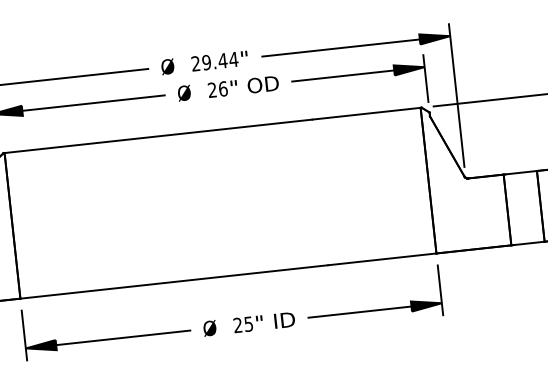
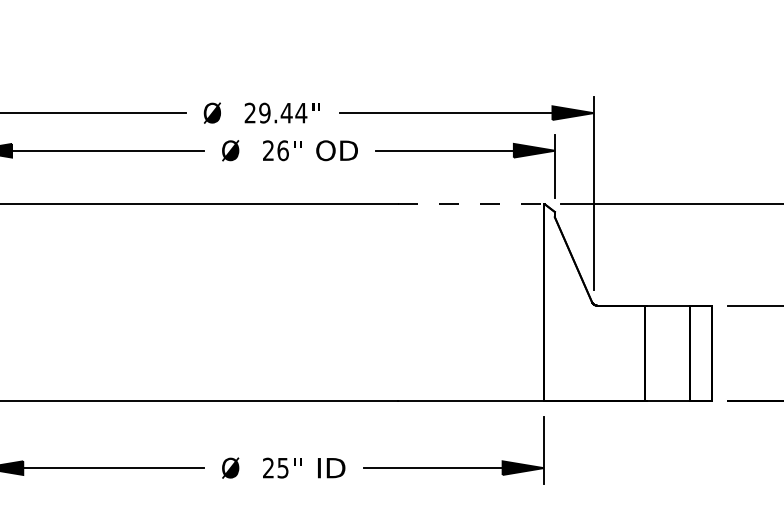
line: (367, 113) -> (471, 204), solid -> dashed

